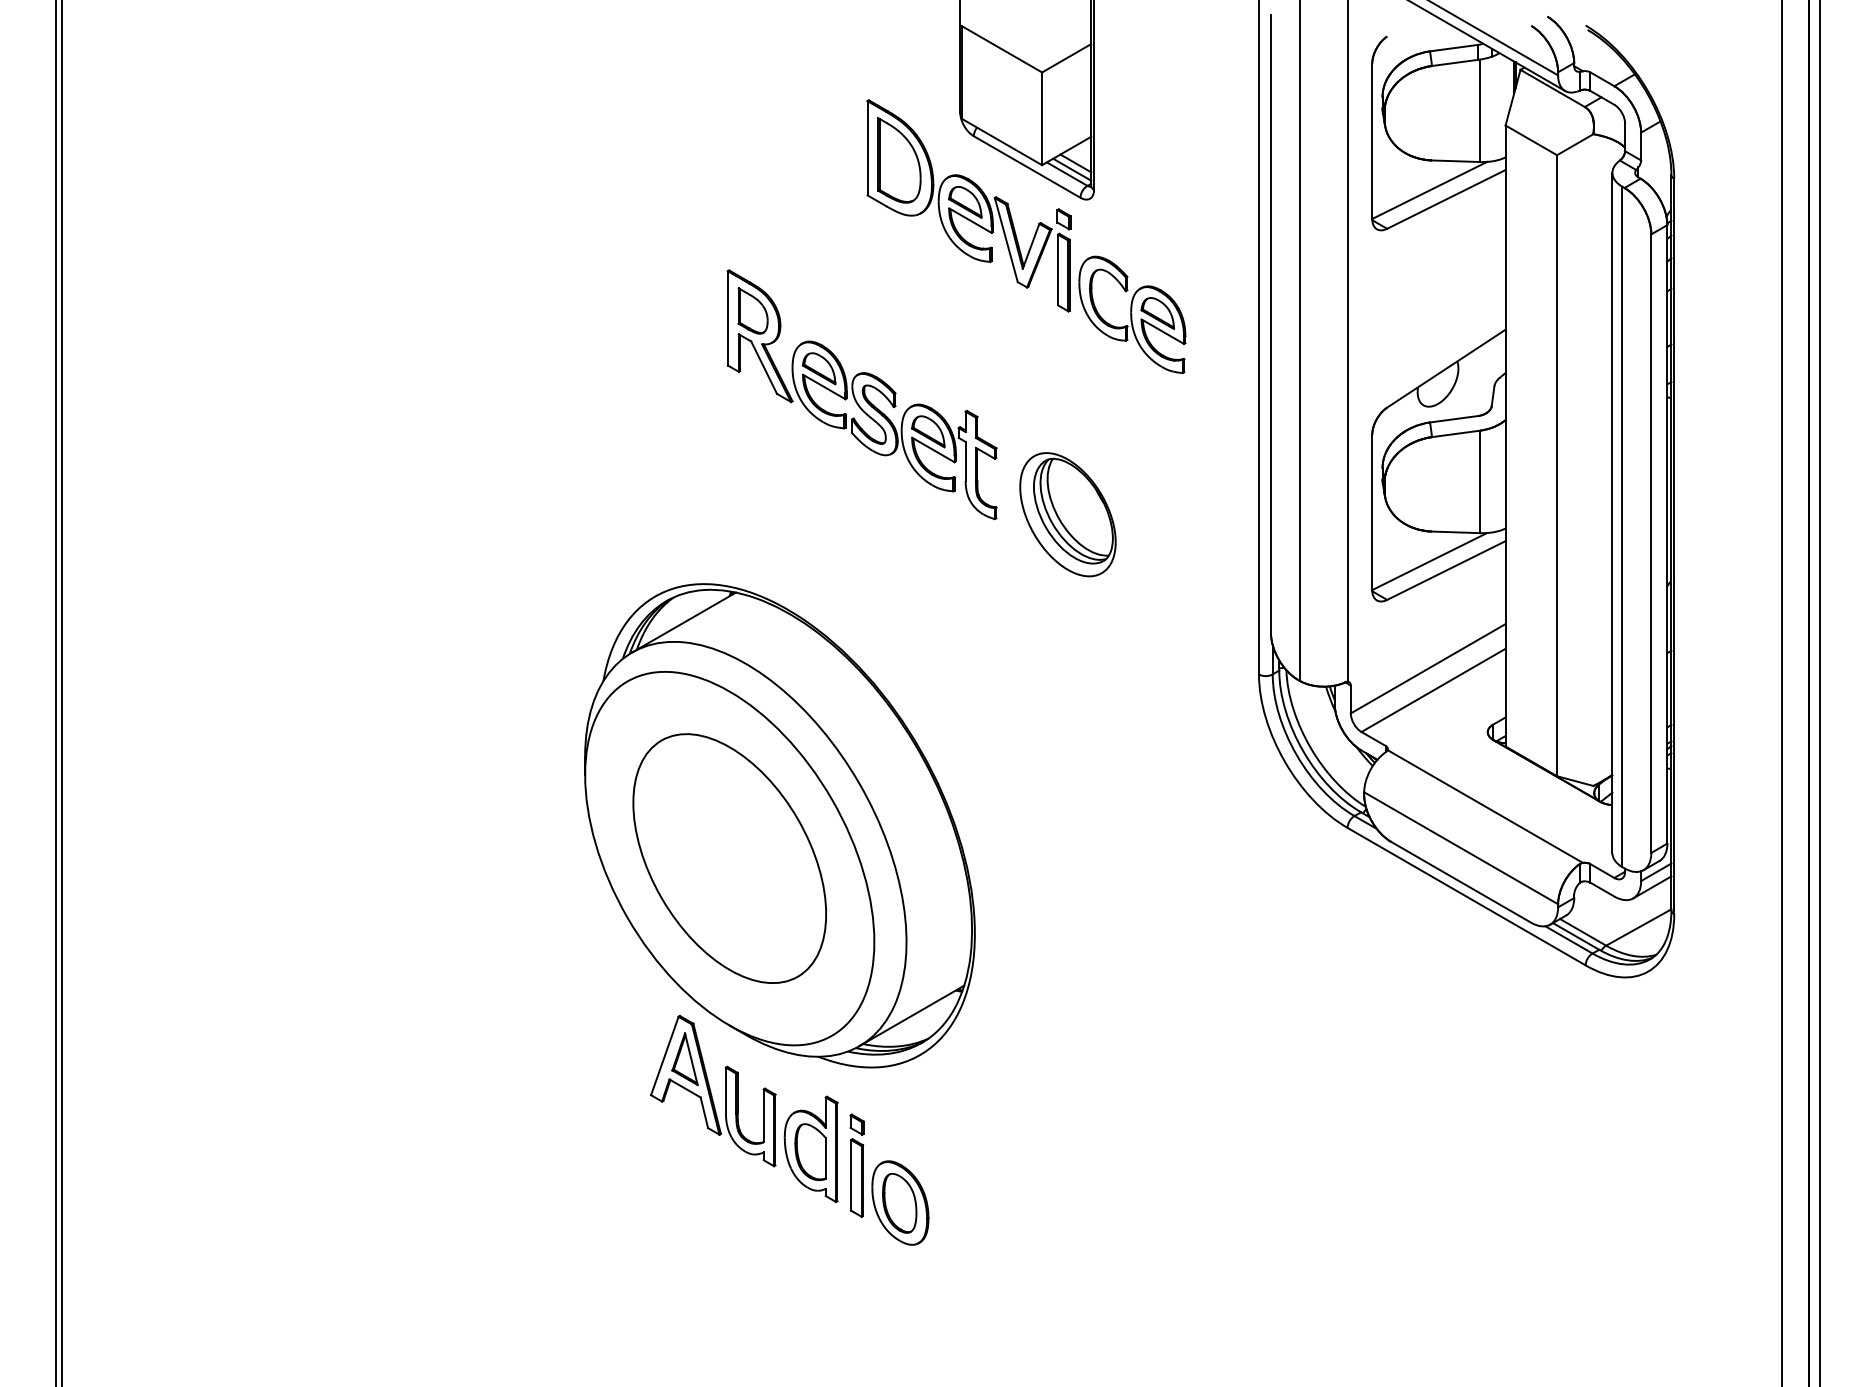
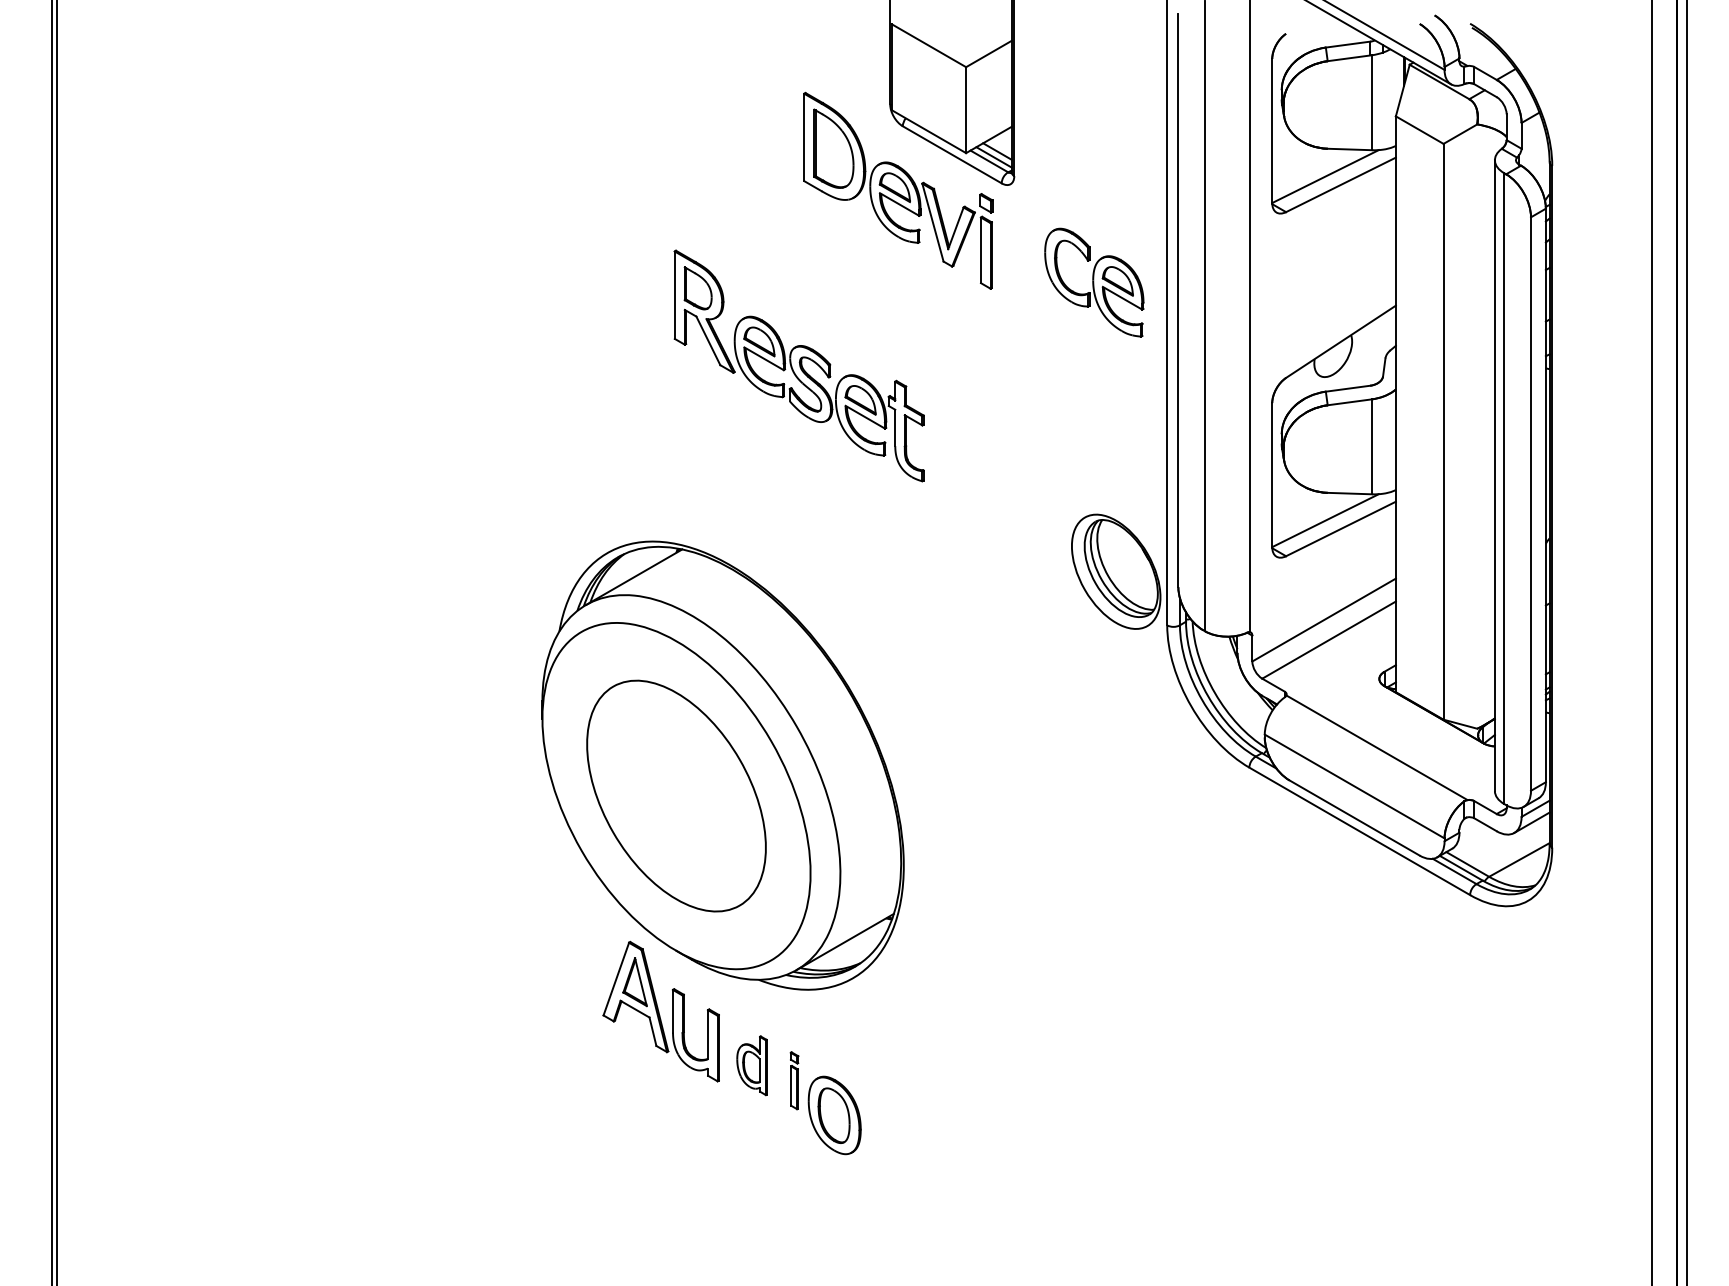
part: (1132, 314) -> (1094, 282), moved
part: (1067, 514) -> (1115, 571), moved
part: (810, 1149) -> (751, 1065), size x0.6
part: (856, 1165) -> (794, 1080), size x0.6

